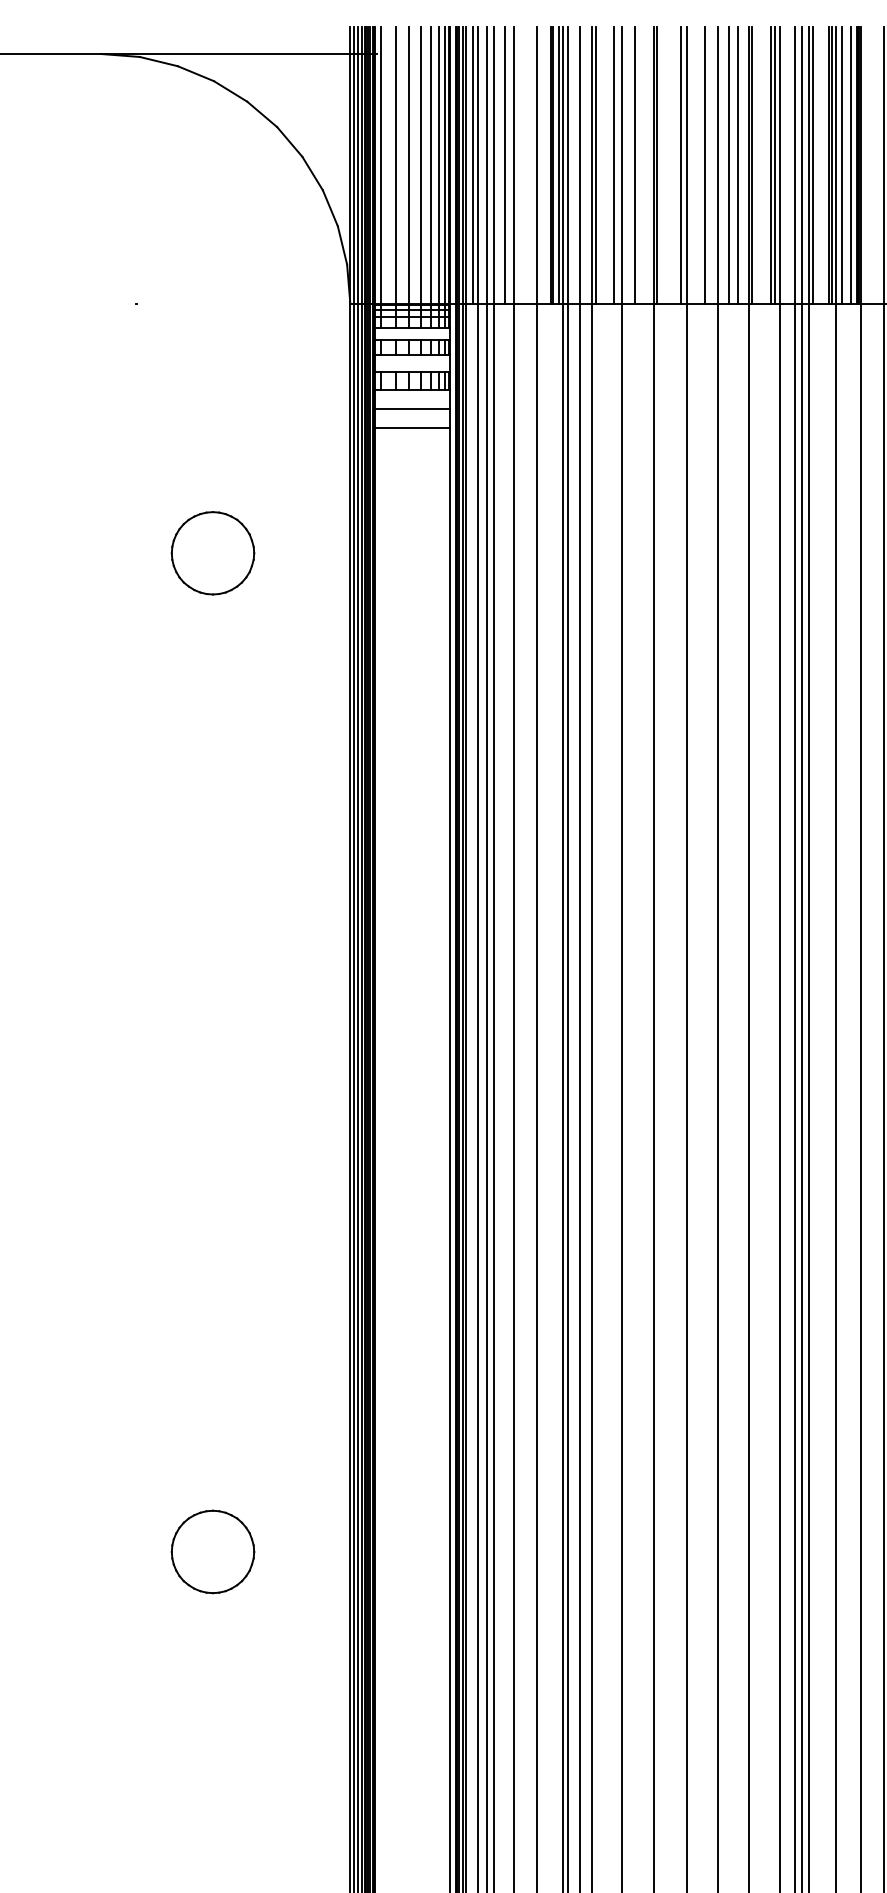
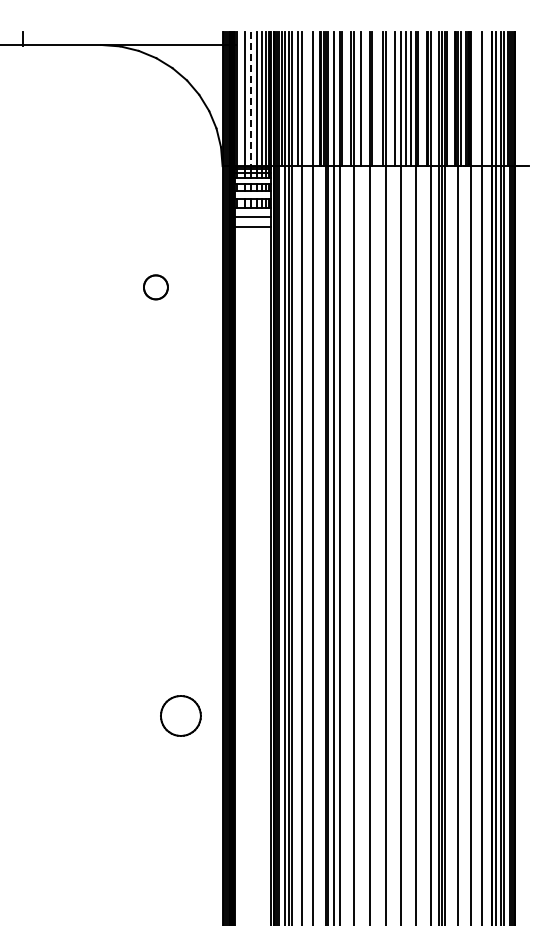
line: (409, 166) -> (251, 99), solid -> dashed
part: (212, 553) -> (155, 287), size x0.6
part: (212, 1550) -> (180, 715), moved

